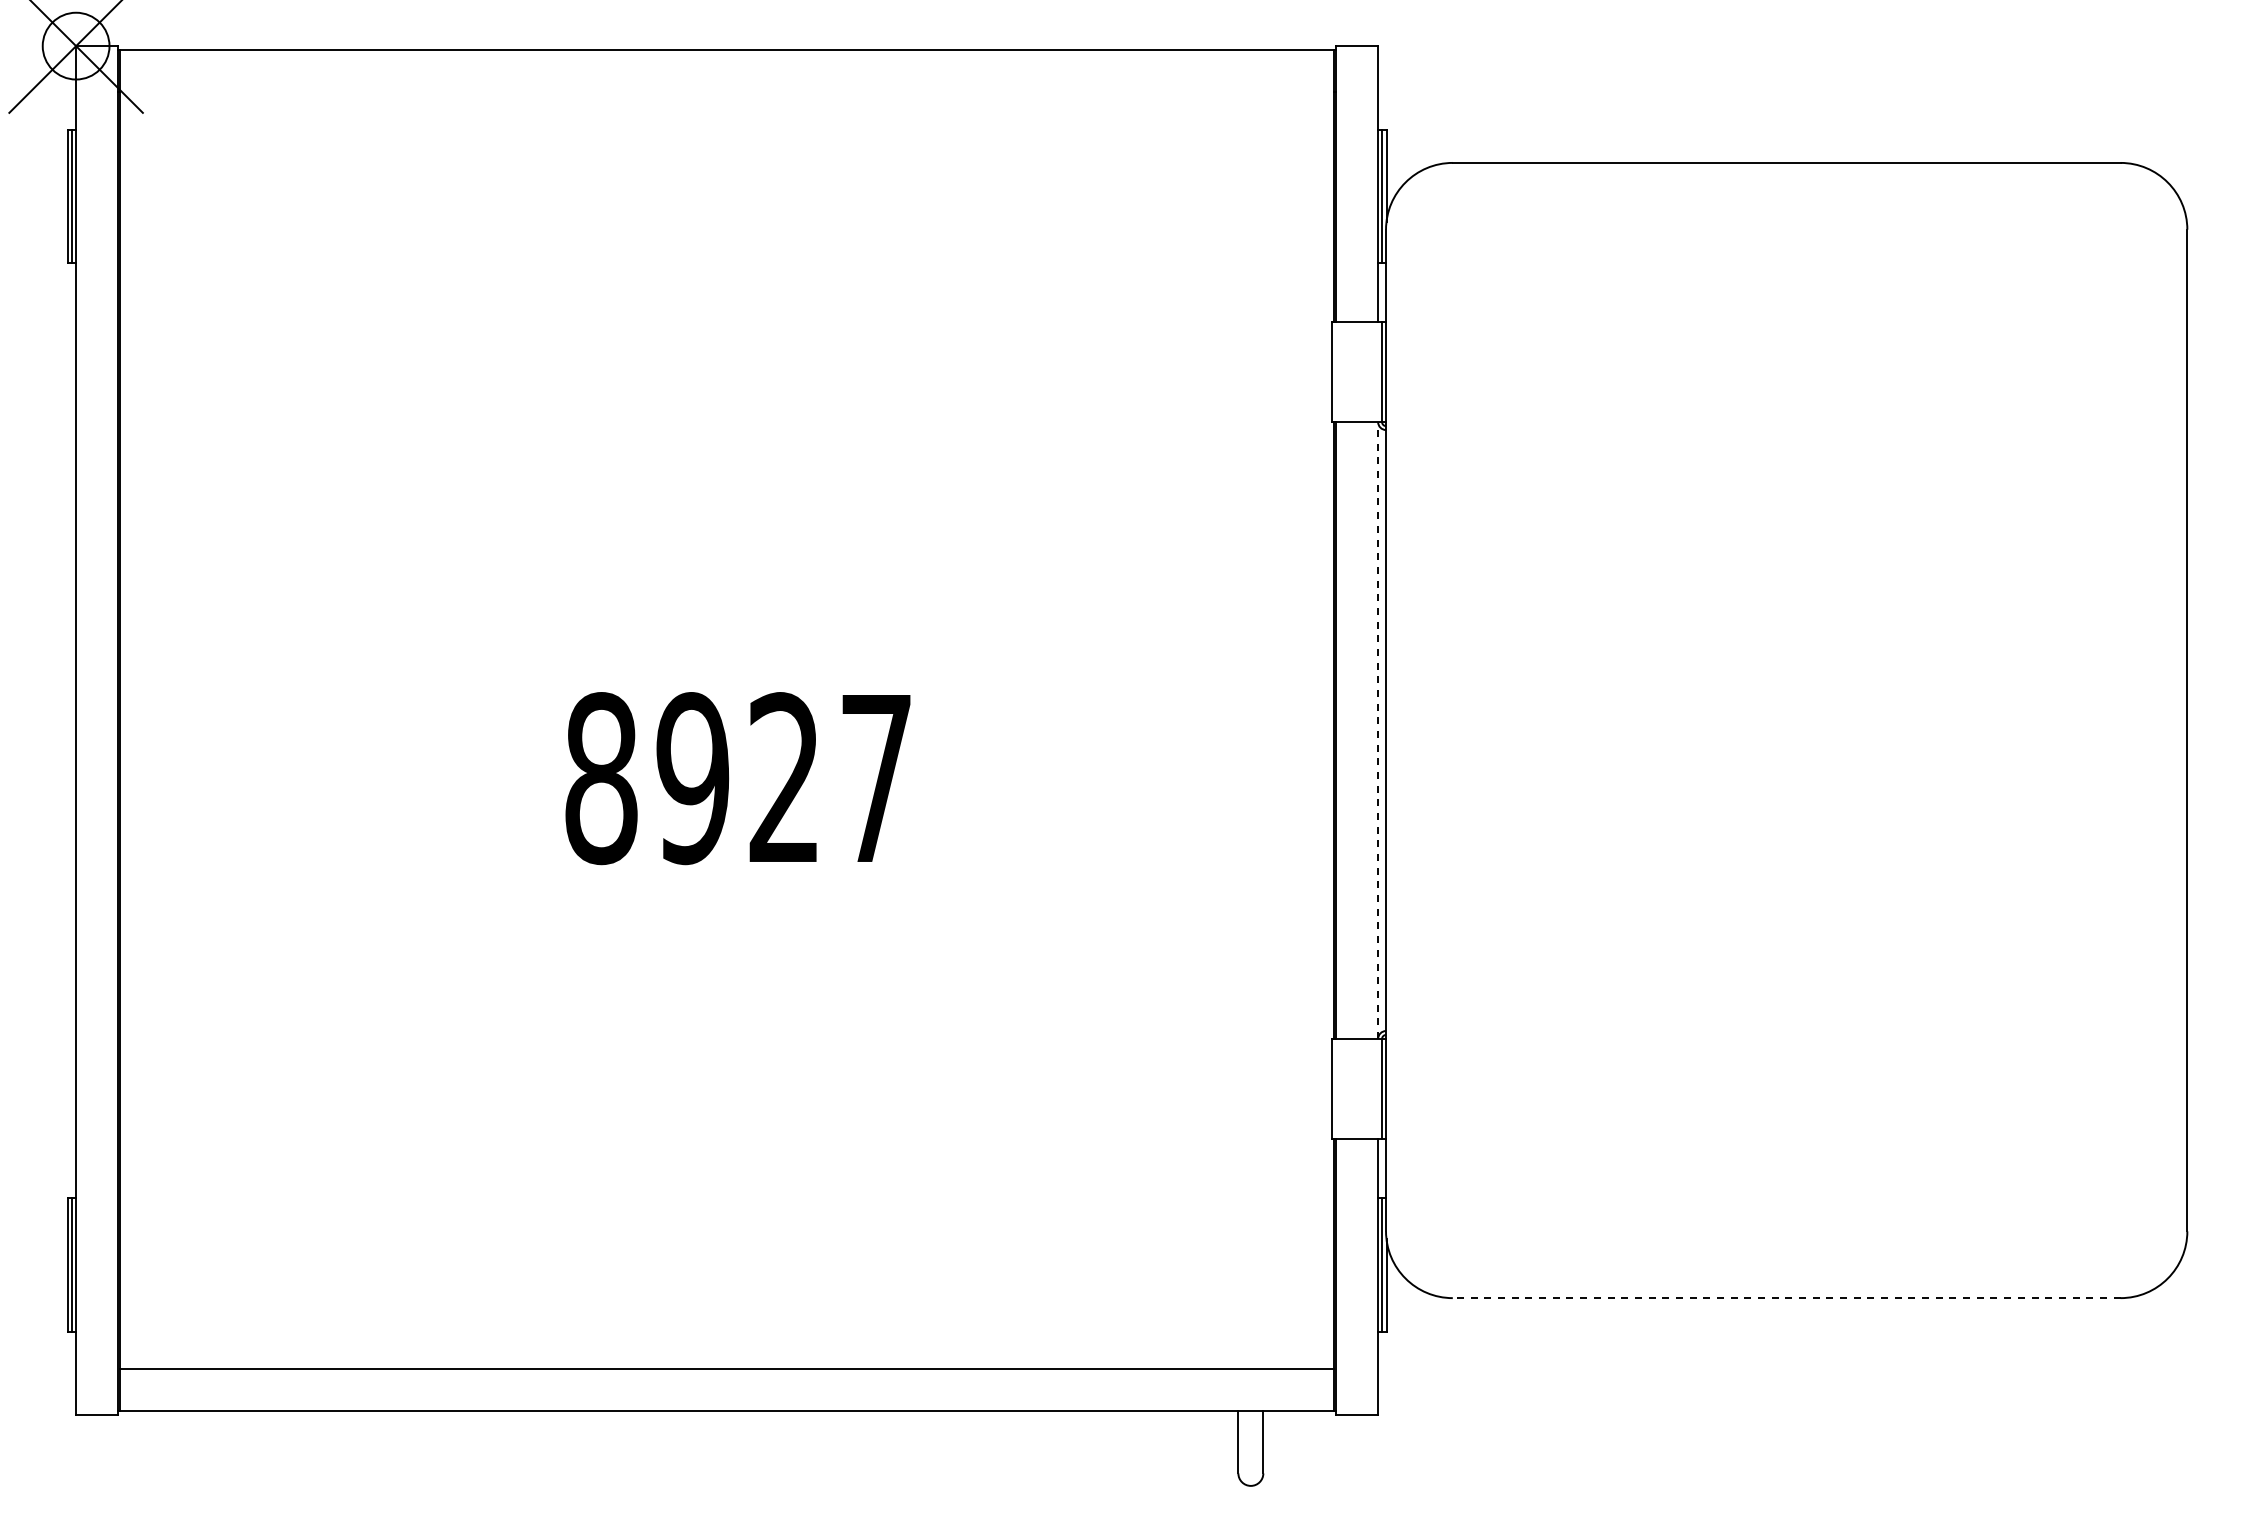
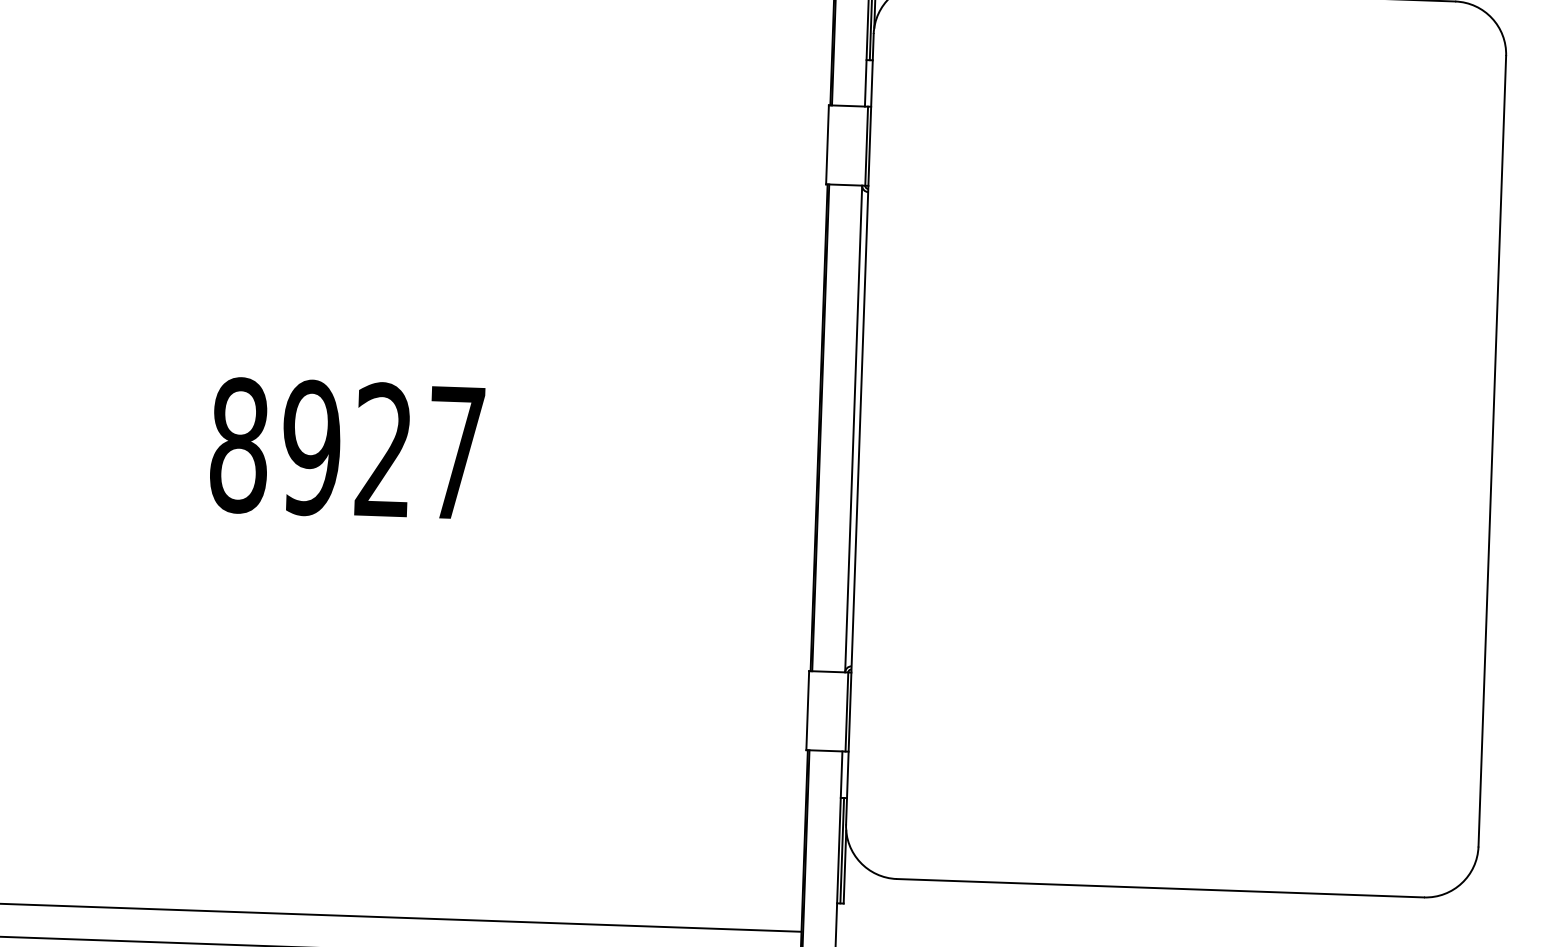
line: (1378, 730) -> (853, 428), dashed -> solid
line: (1786, 1298) -> (1160, 888), dashed -> solid

